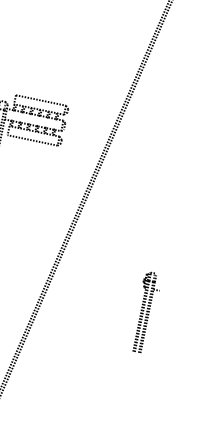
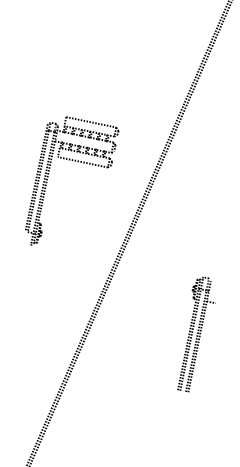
part: (146, 312) -> (196, 334), size x1.43

